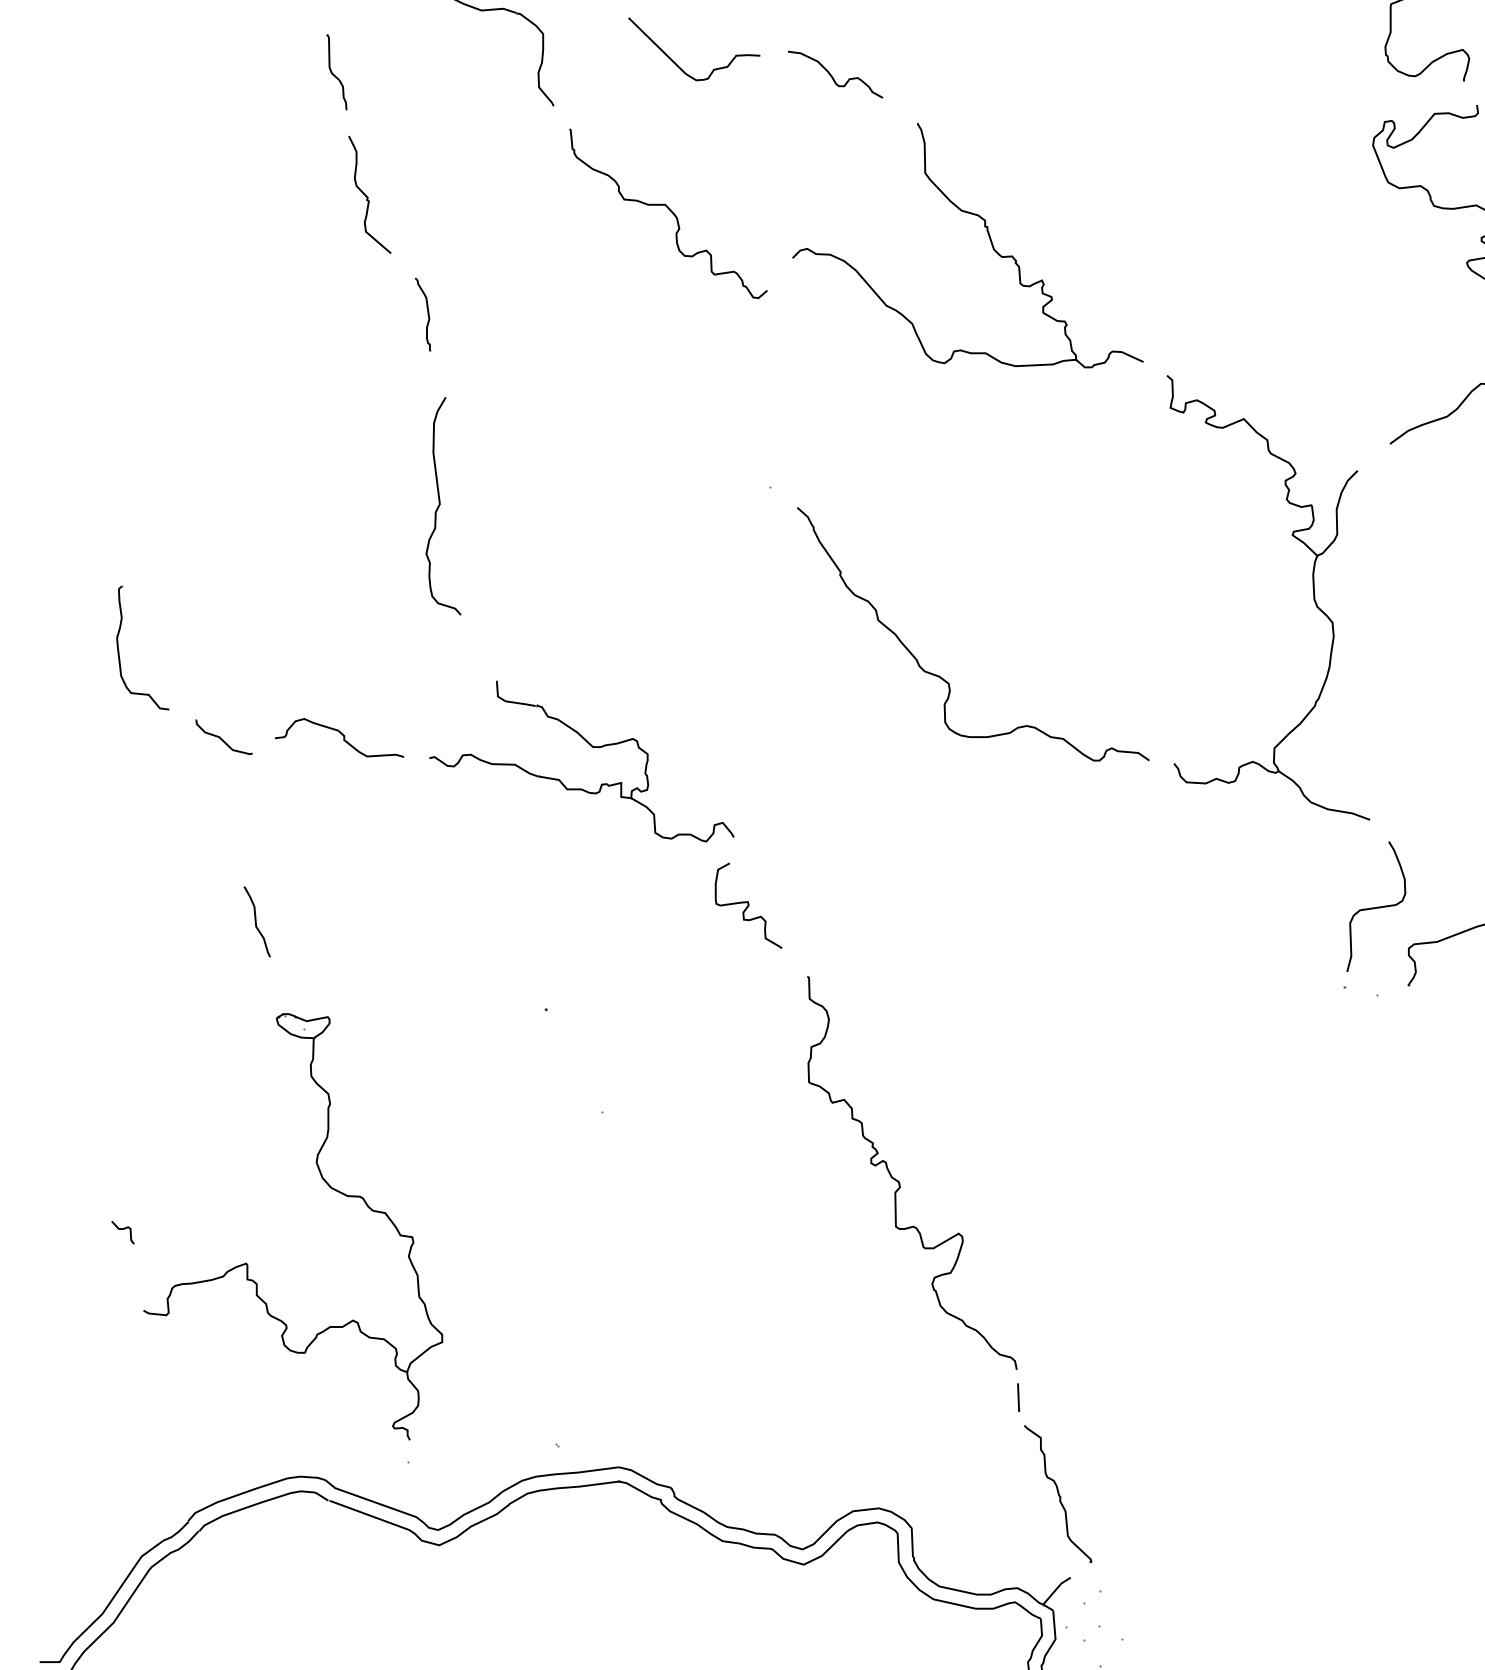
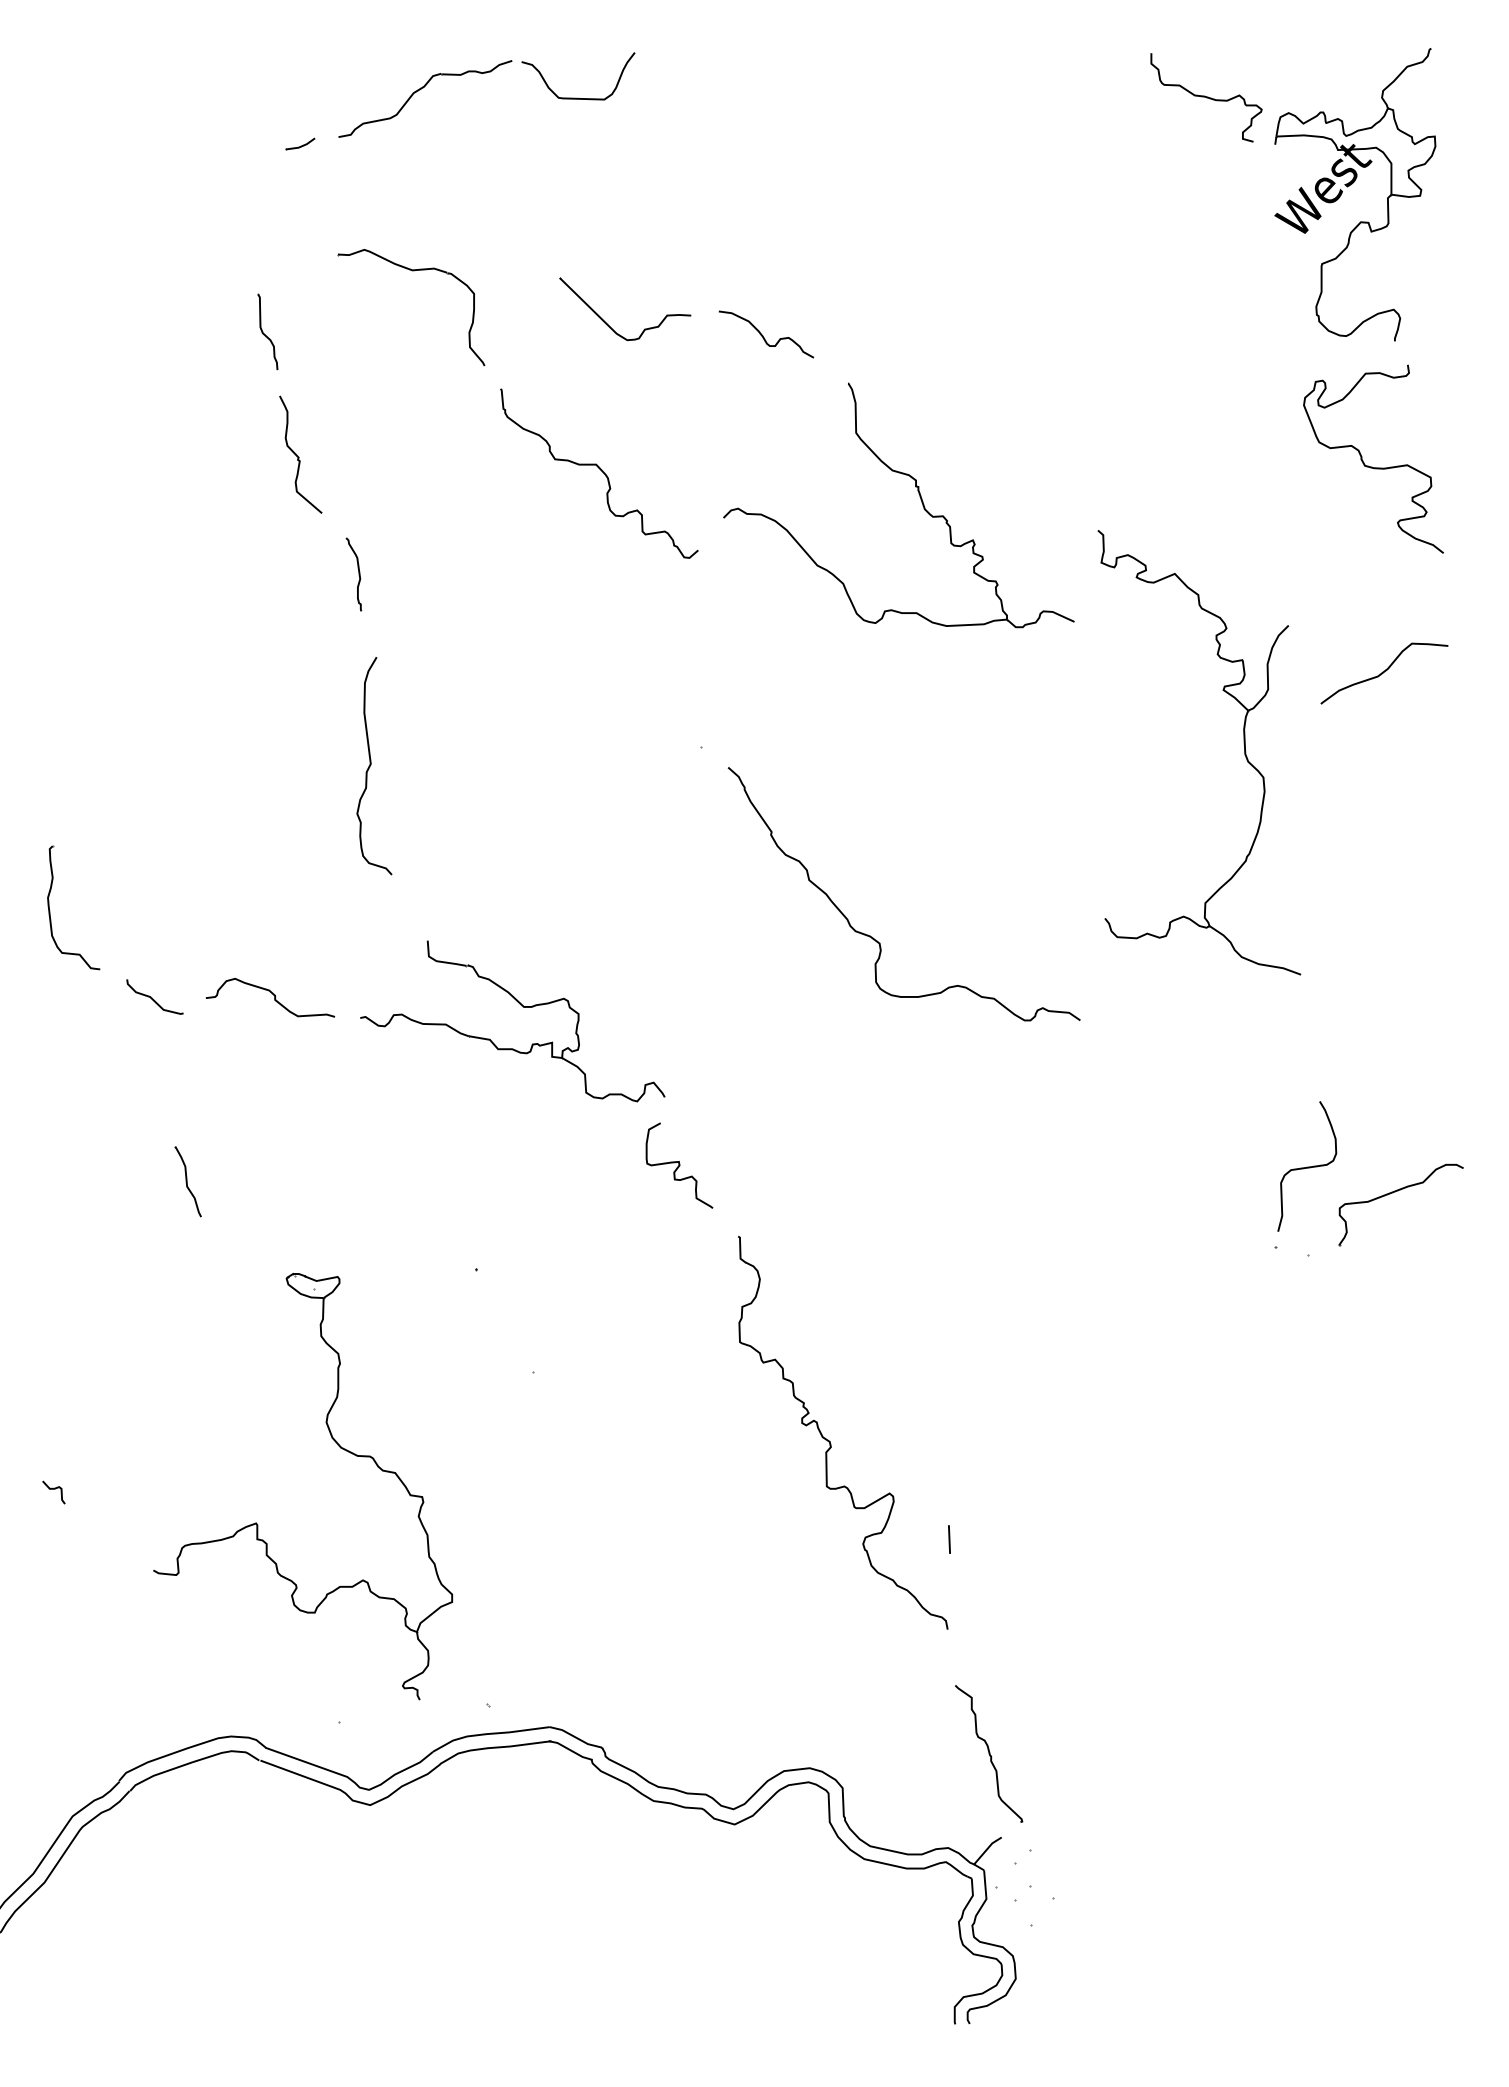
part: (1312, 589) -> (1243, 744), moved
part: (330, 1188) -> (340, 1448), moved
line: (1018, 1397) -> (949, 1539), moved

